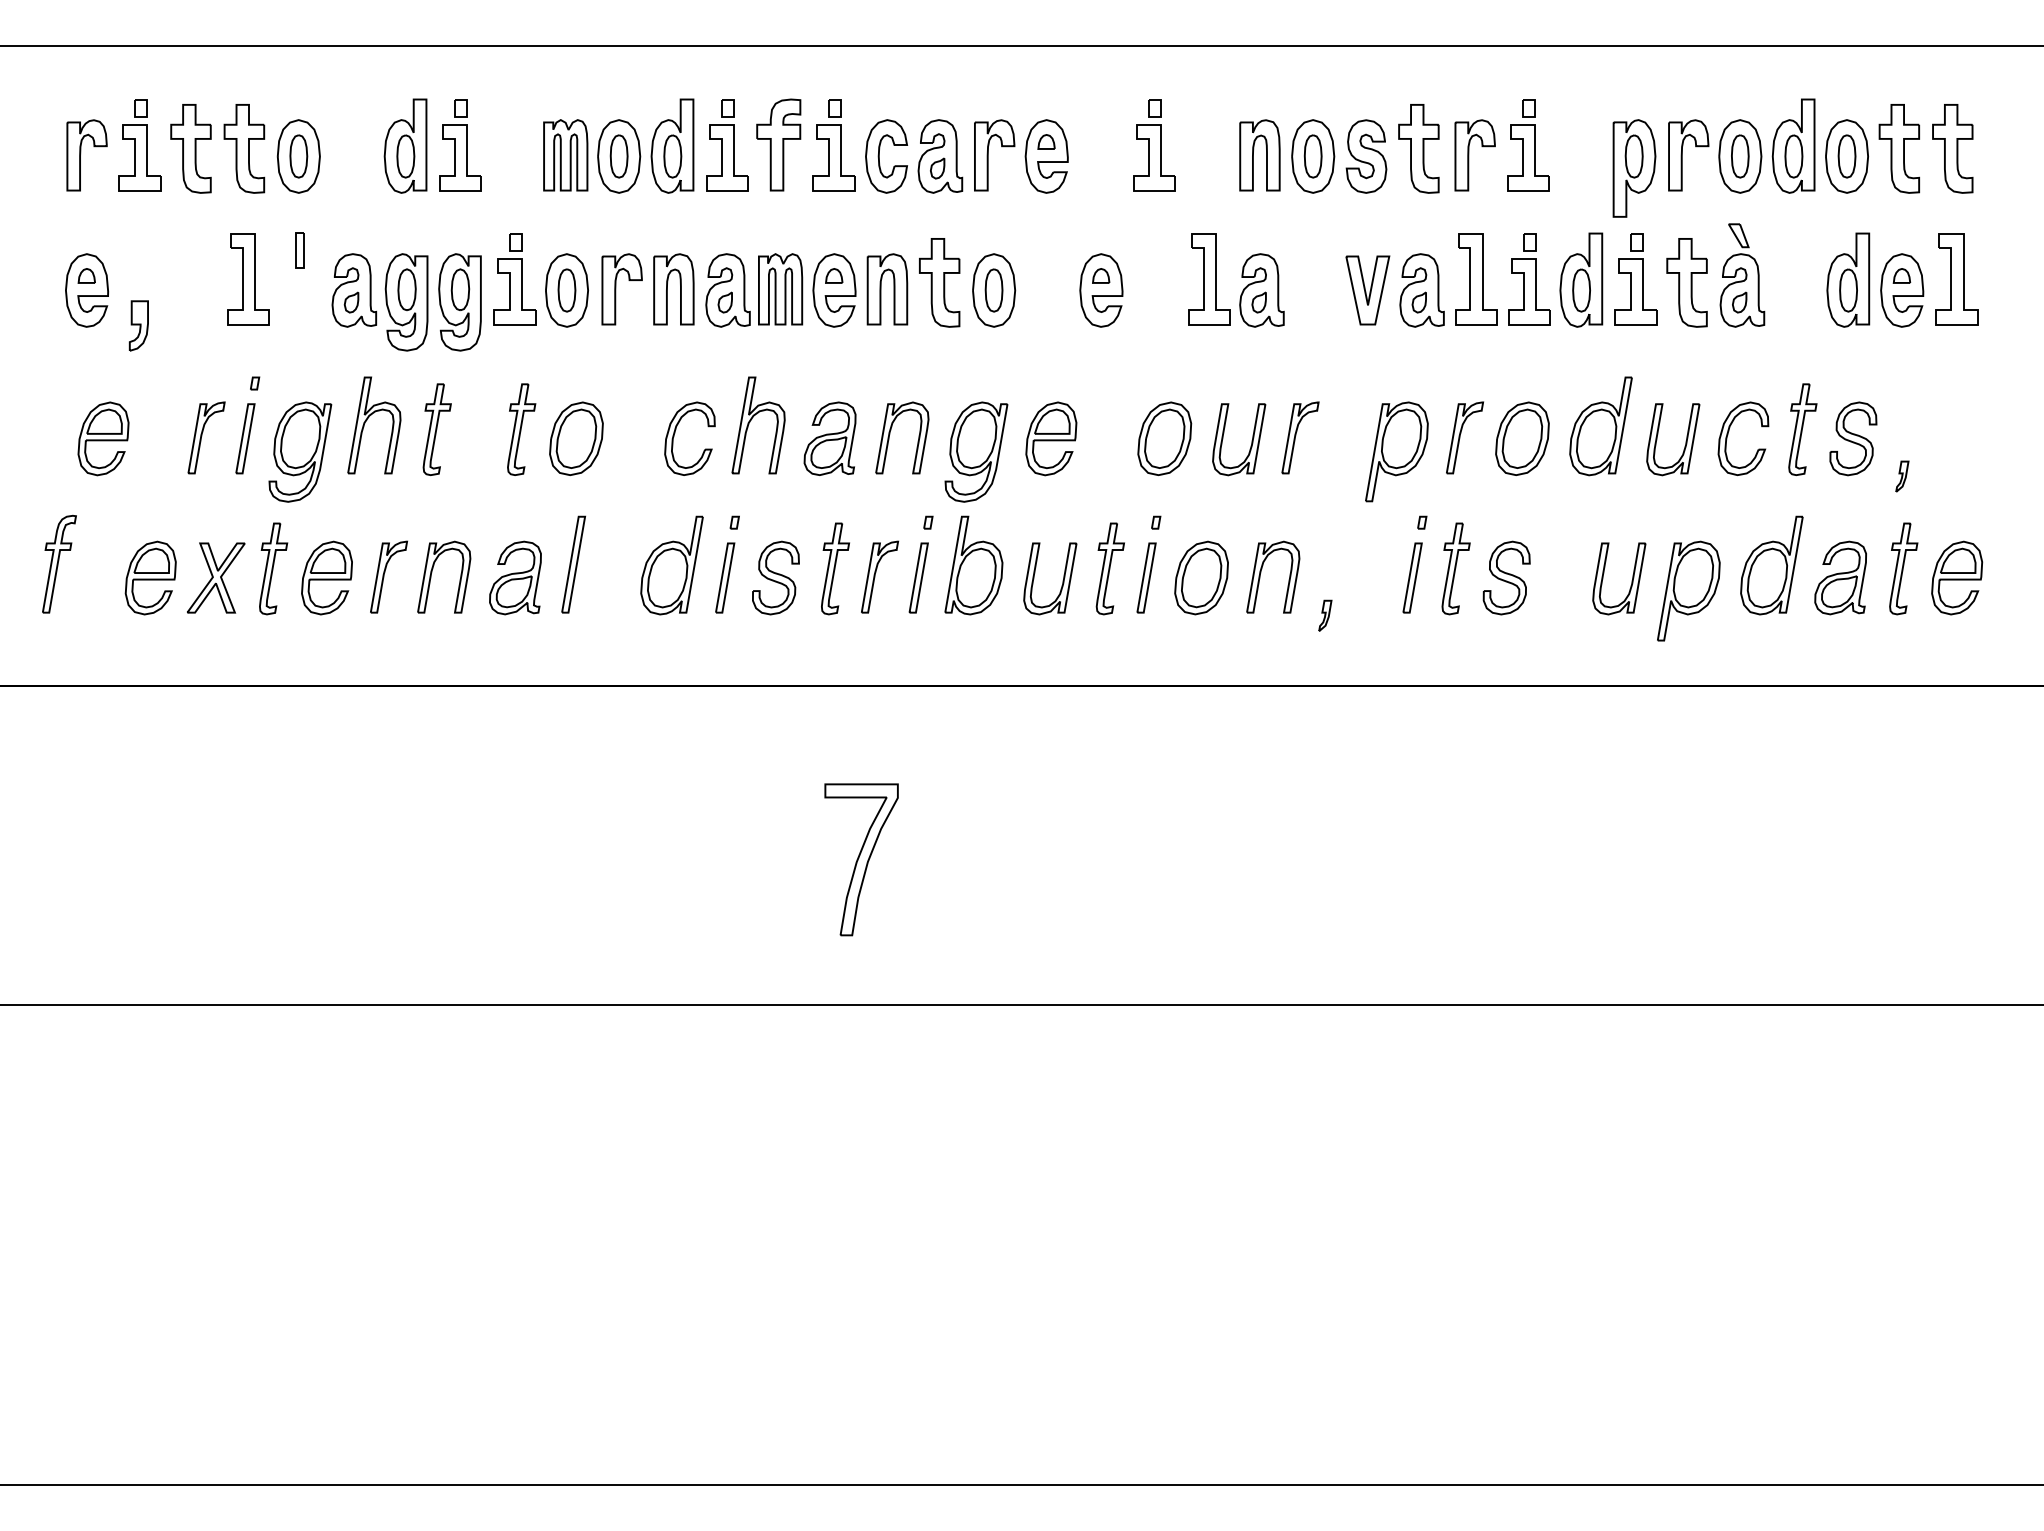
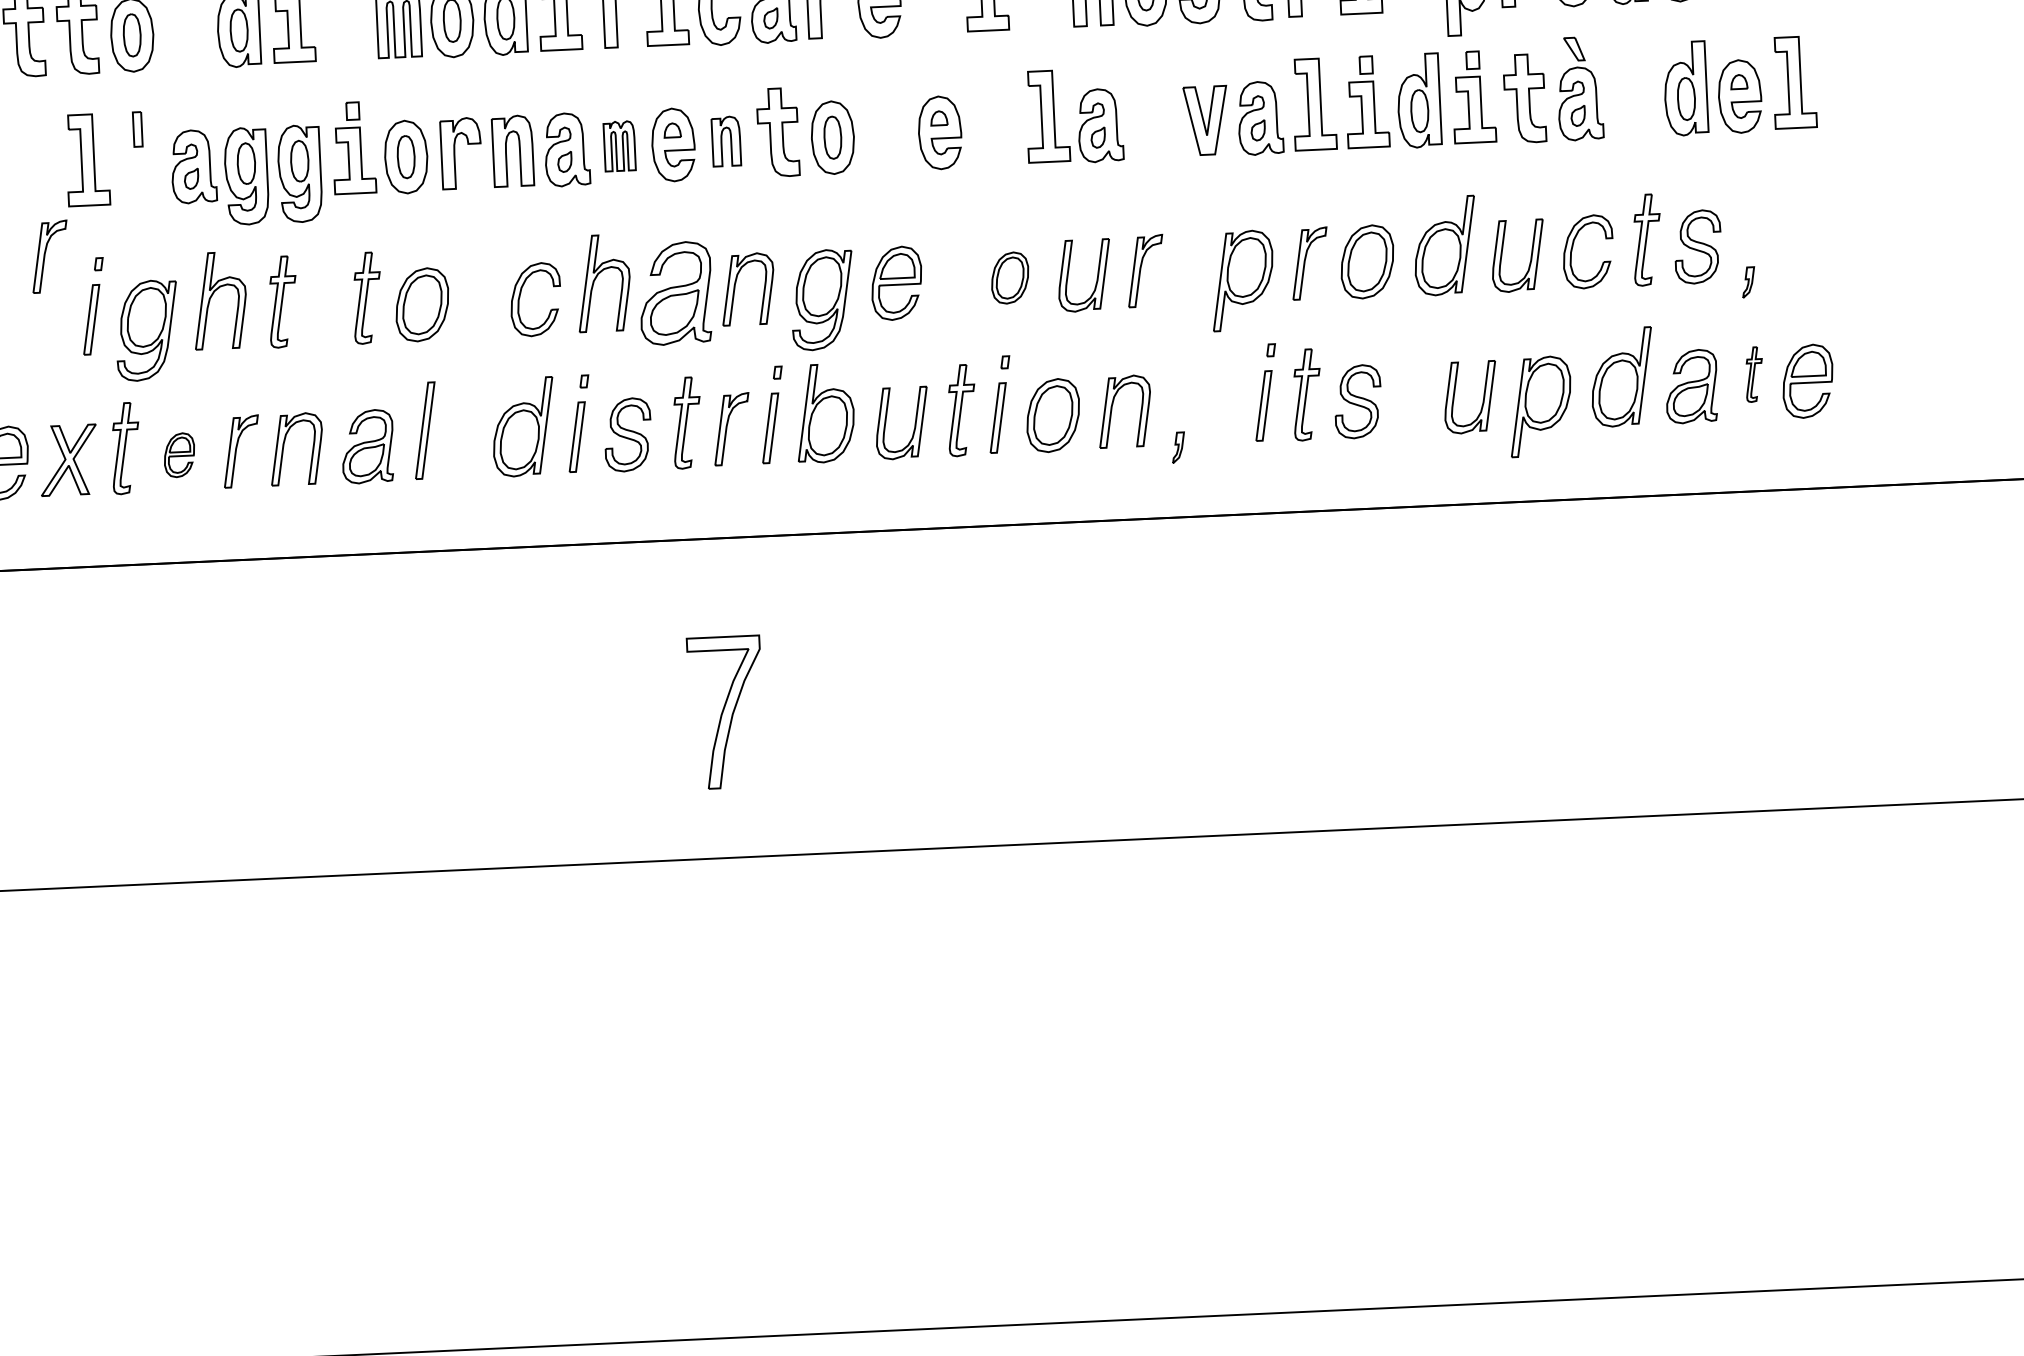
part: (780, 289) -> (619, 146), size x0.7
part: (887, 289) -> (726, 141), size x0.7
part: (206, 437) -> (49, 256), moved
part: (829, 438) -> (675, 293), size x1.4
part: (1164, 438) -> (1009, 277), size x0.7
part: (1903, 568) -> (1753, 374), size x0.6
part: (326, 577) -> (179, 454), size x0.6

